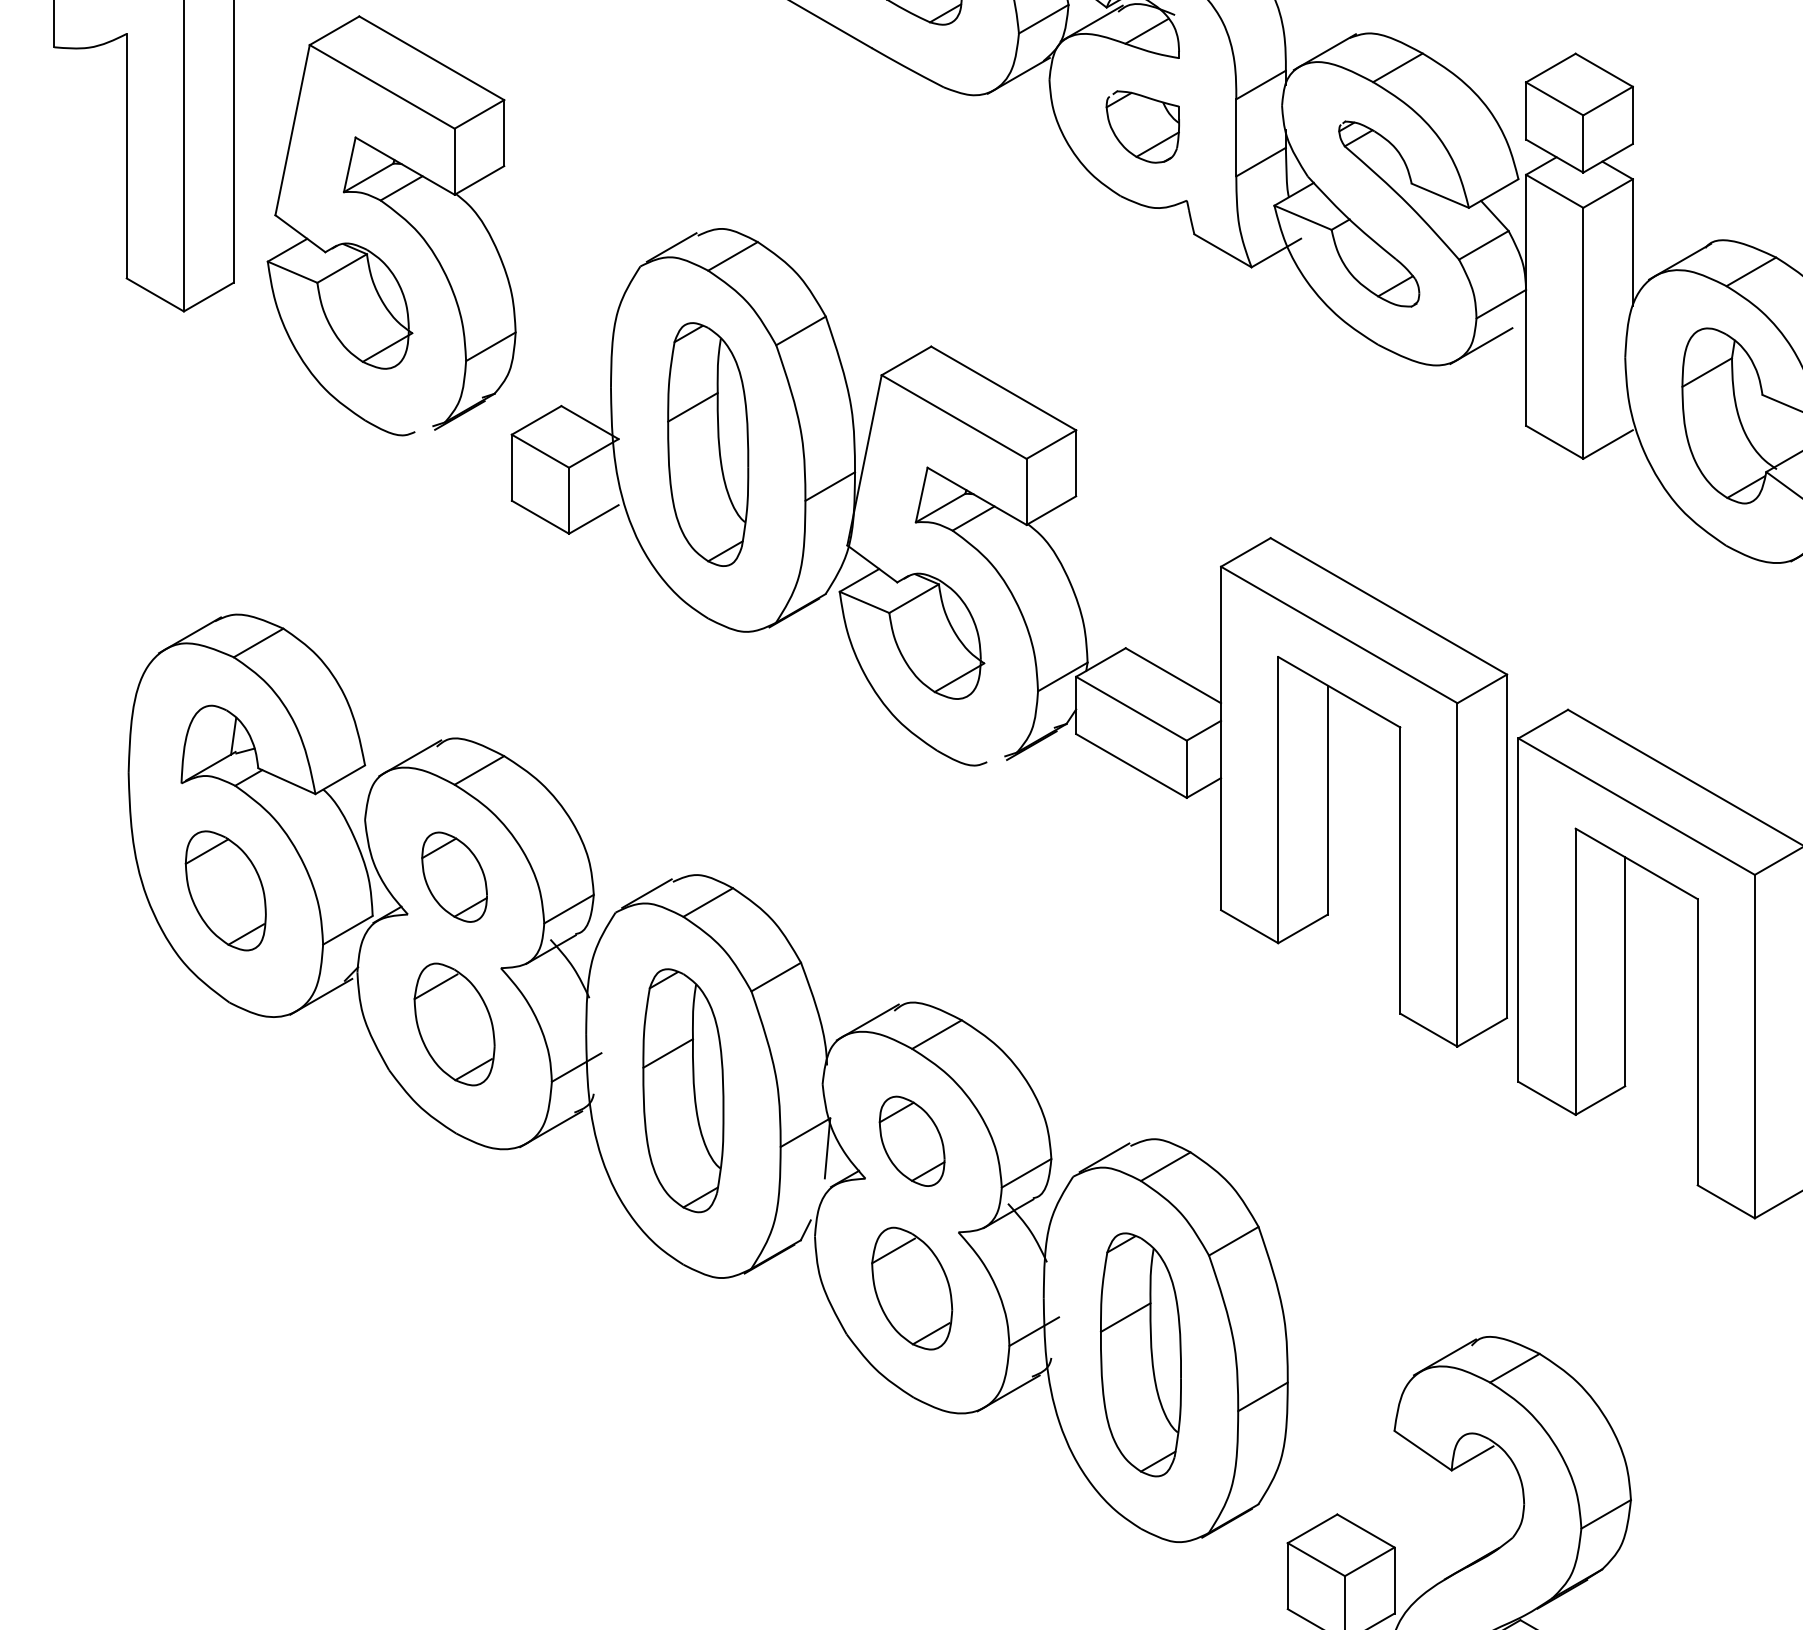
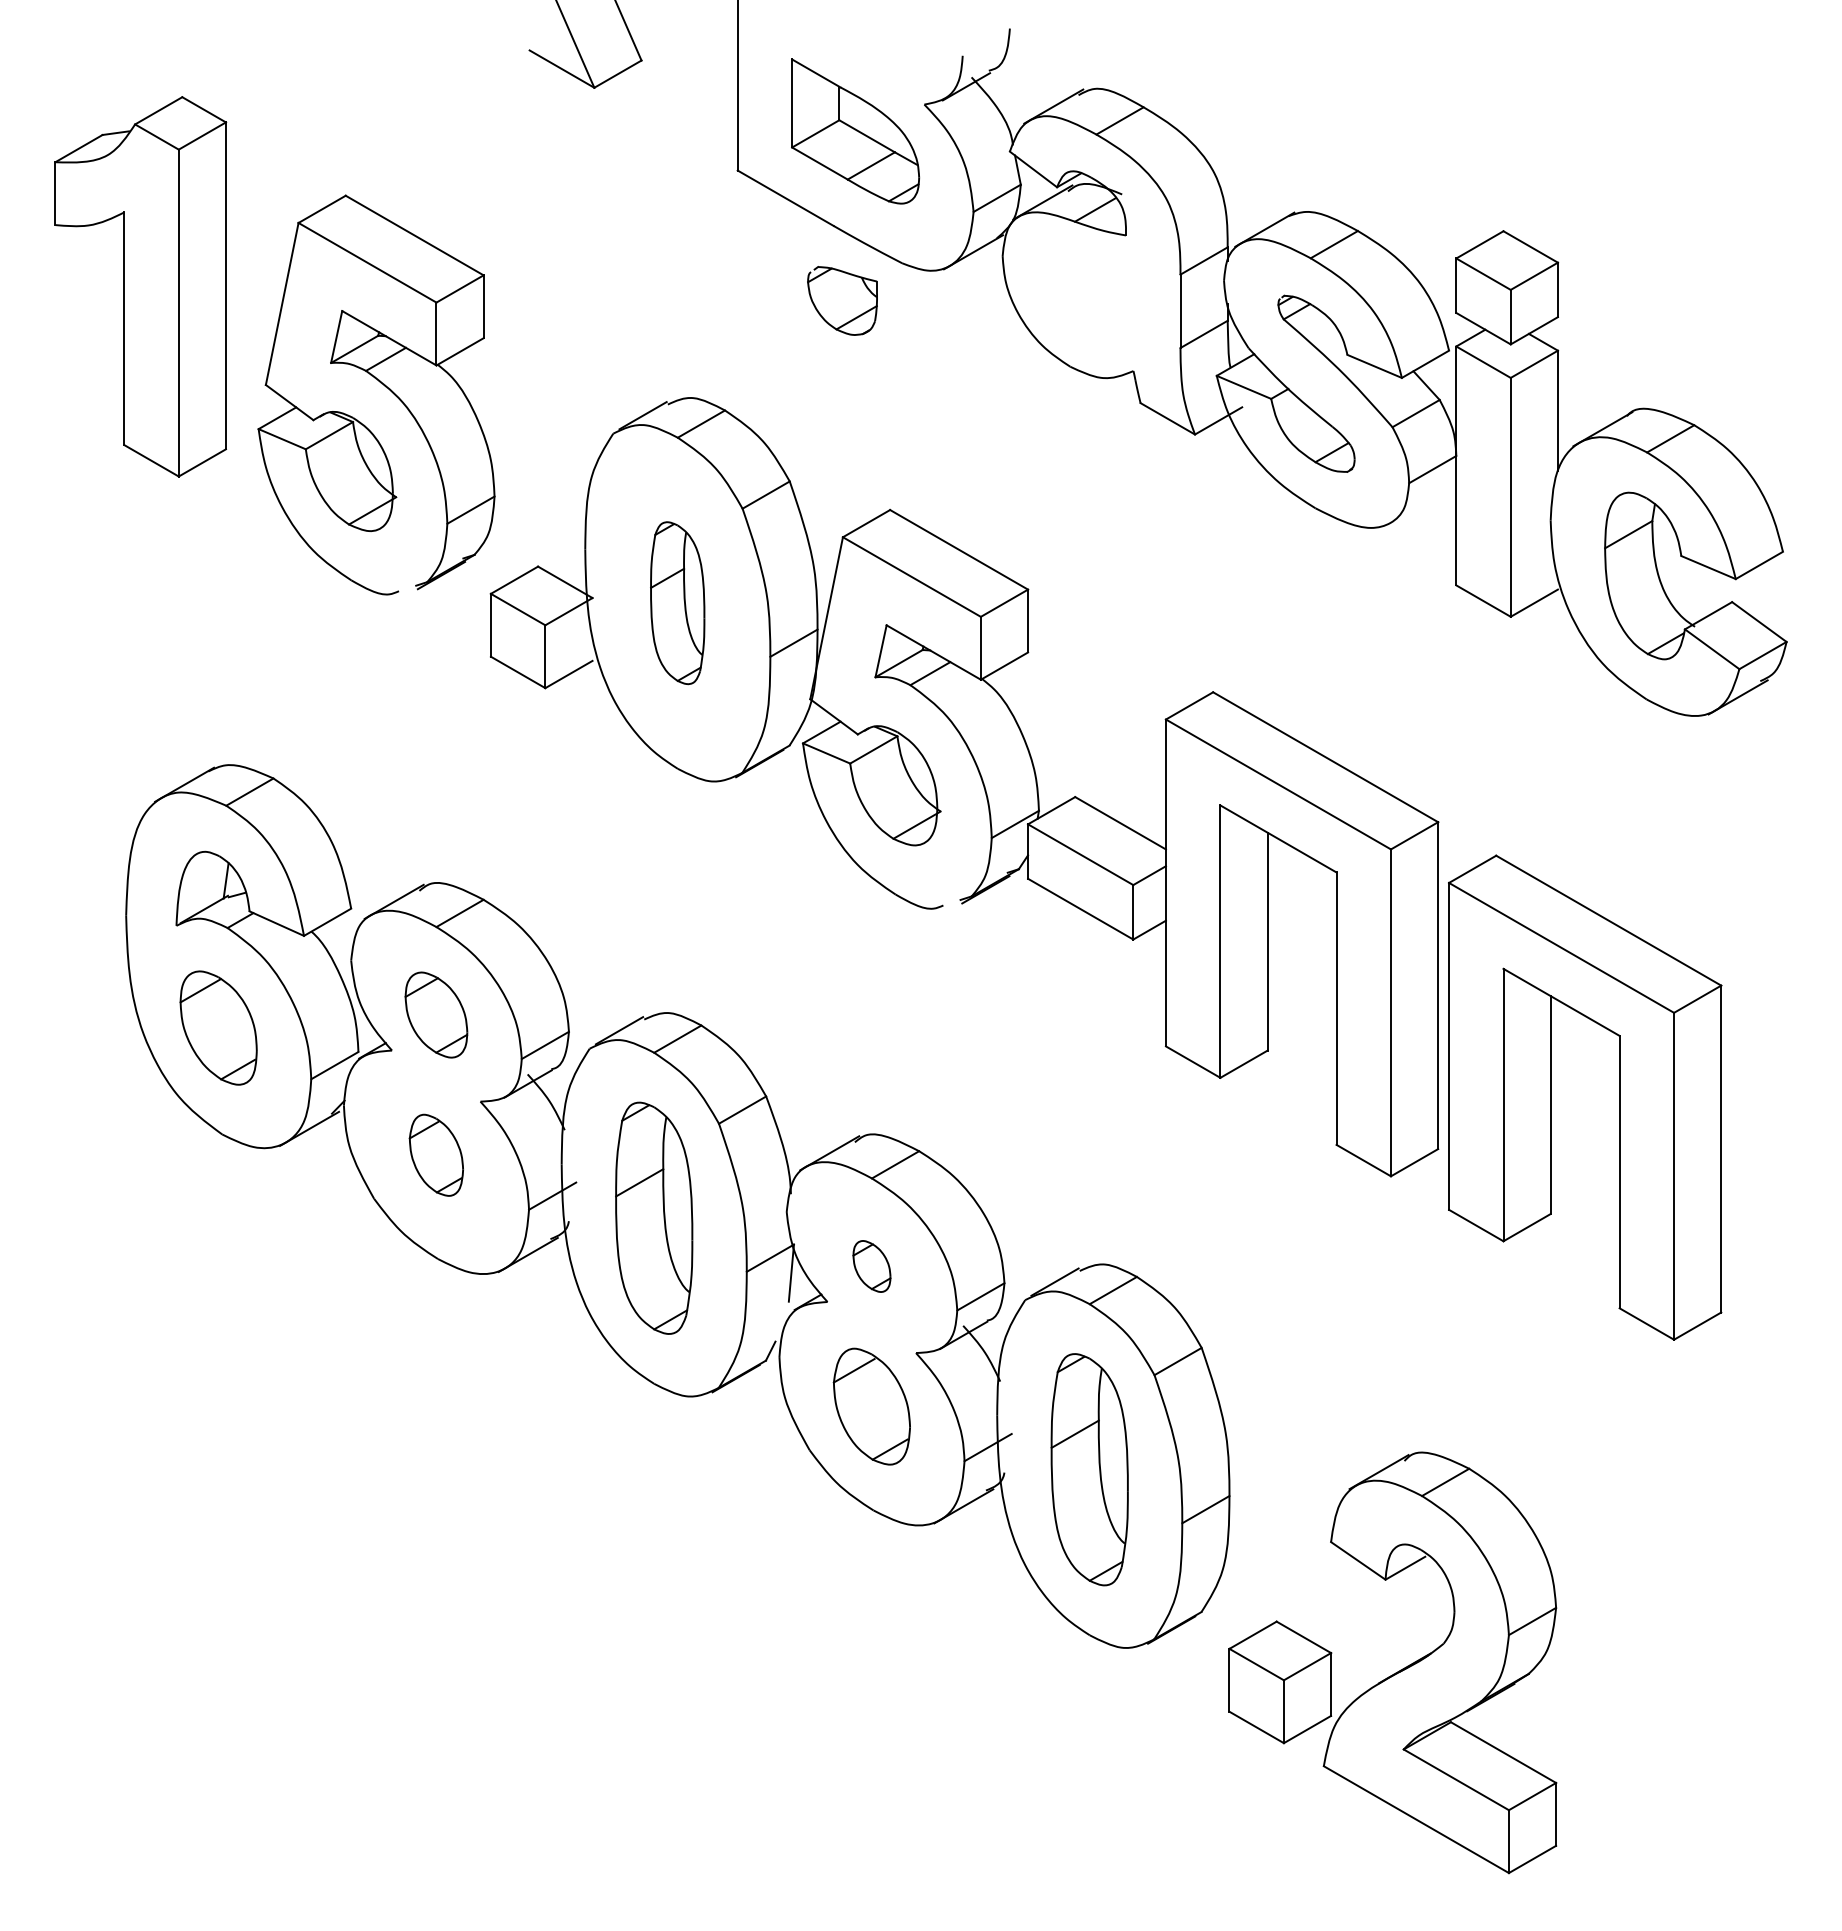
part: (1142, 126) -> (842, 300), moved
line: (1481, 346) -> (1413, 509), removed
part: (707, 443) -> (677, 602), size x0.7
part: (454, 1024) -> (436, 1155), size x0.7
part: (911, 1141) -> (871, 1266), size x0.6

